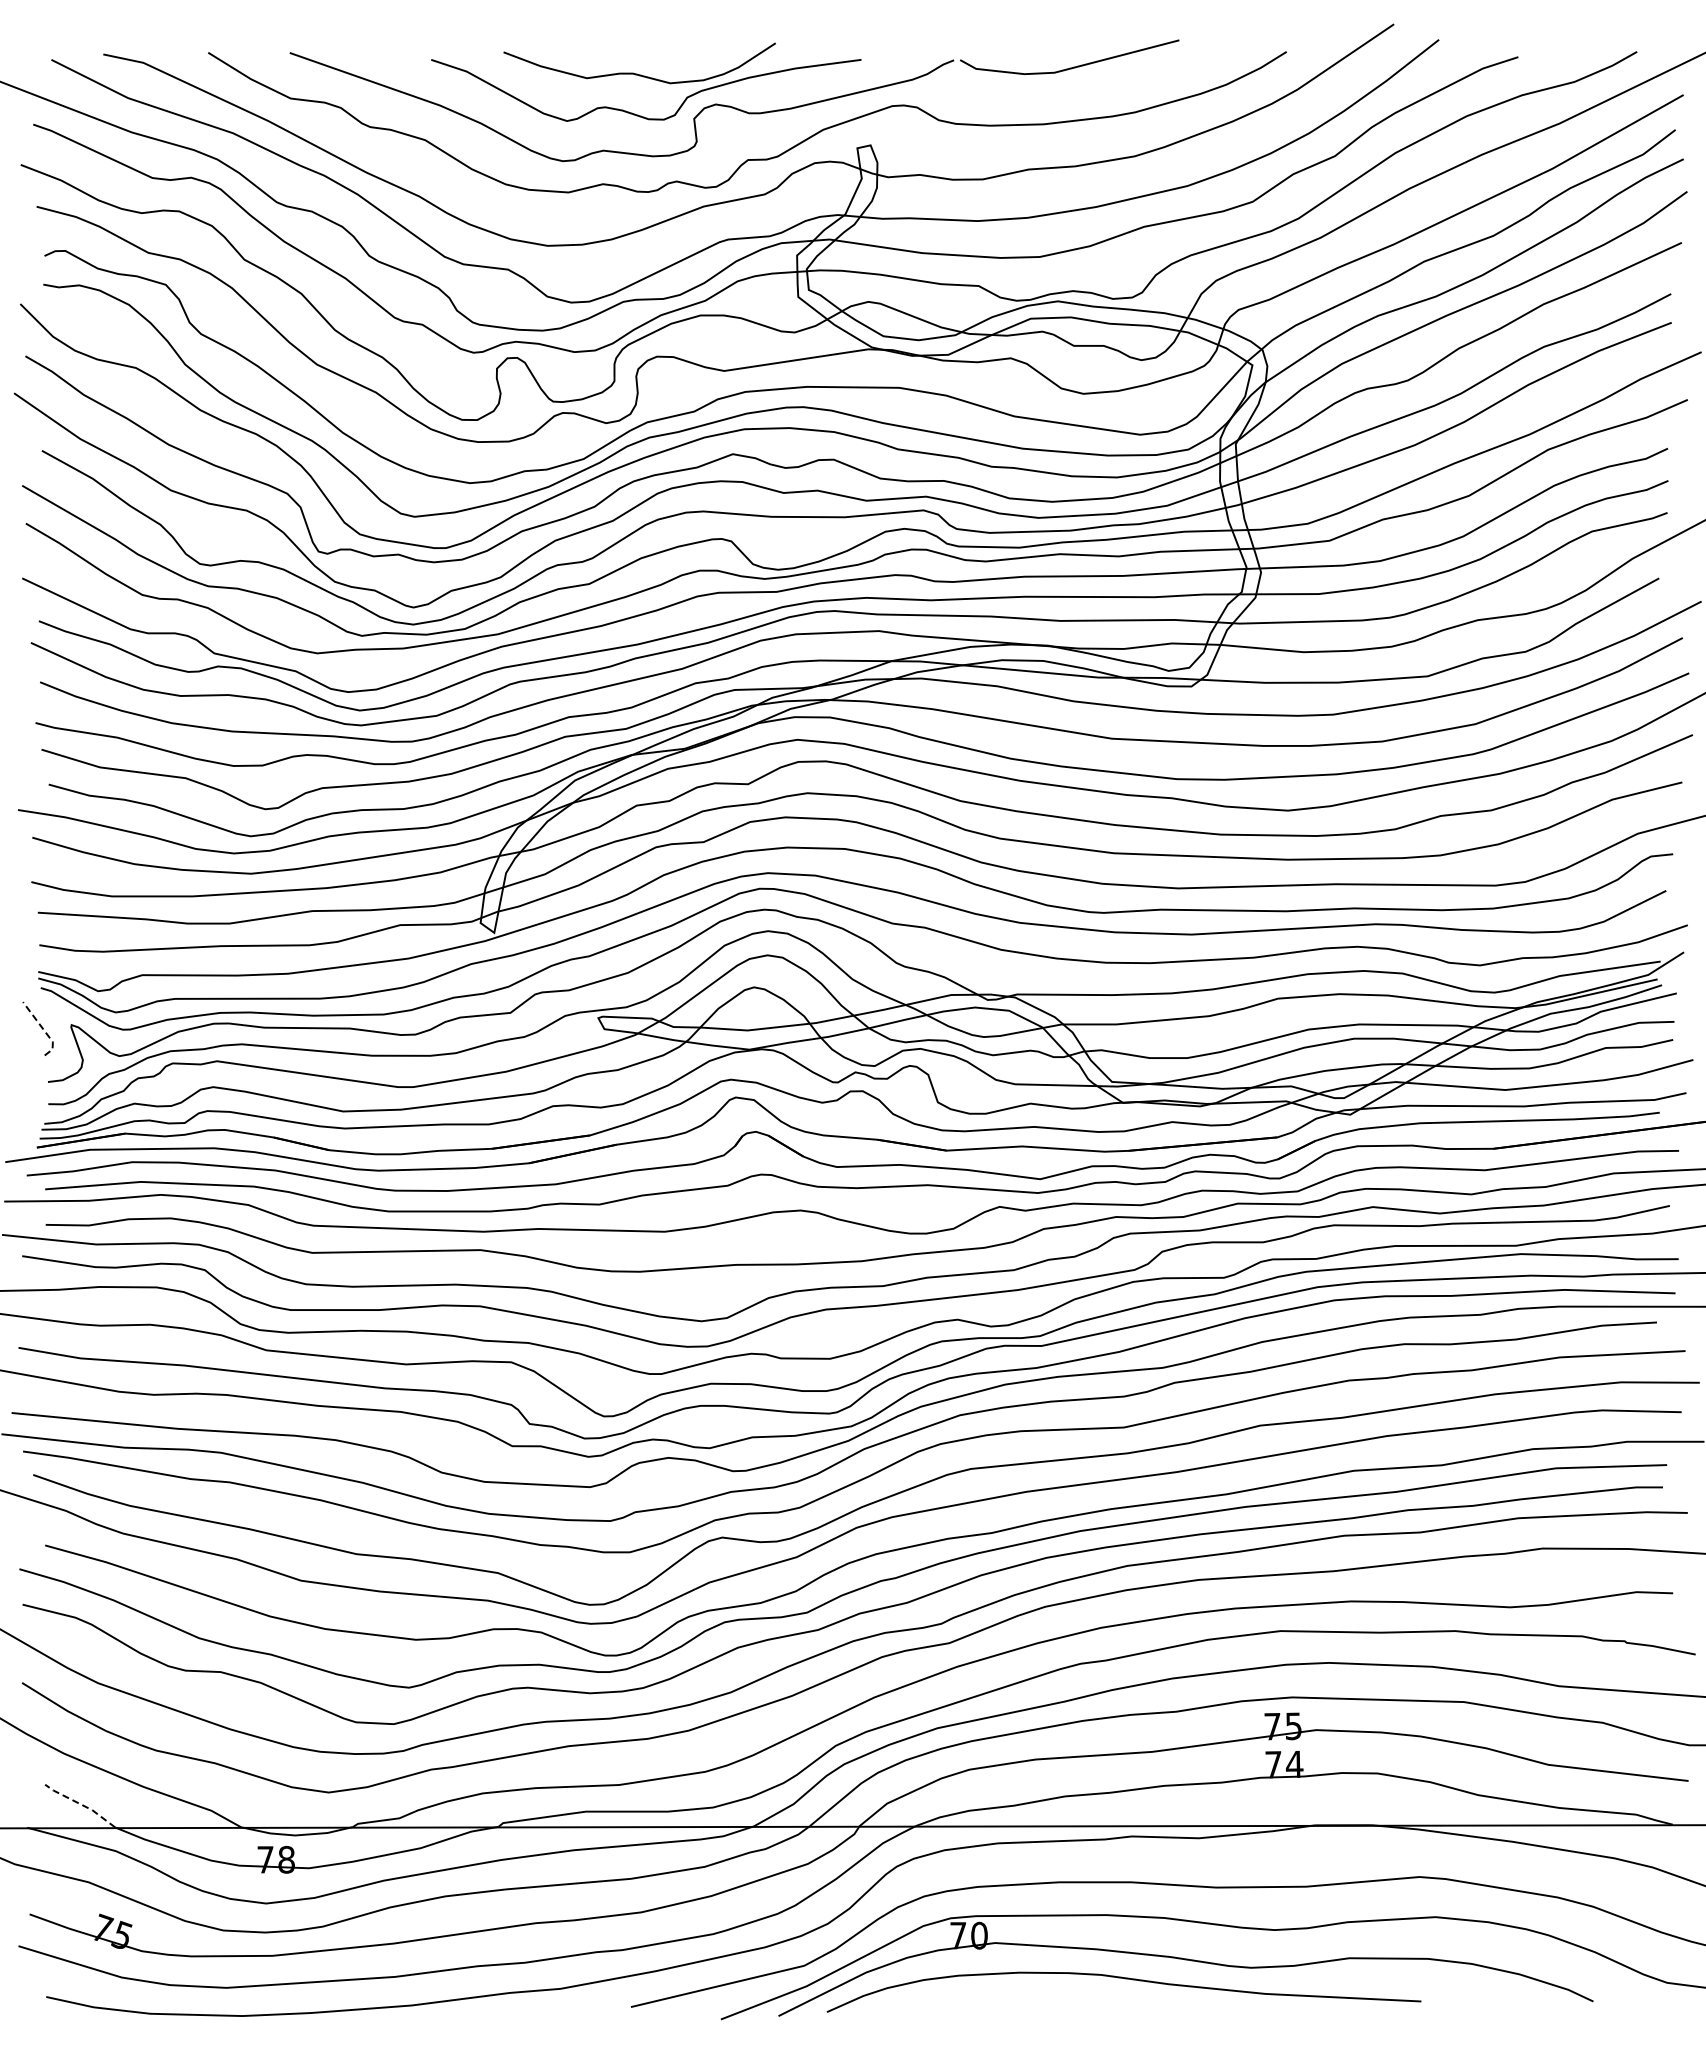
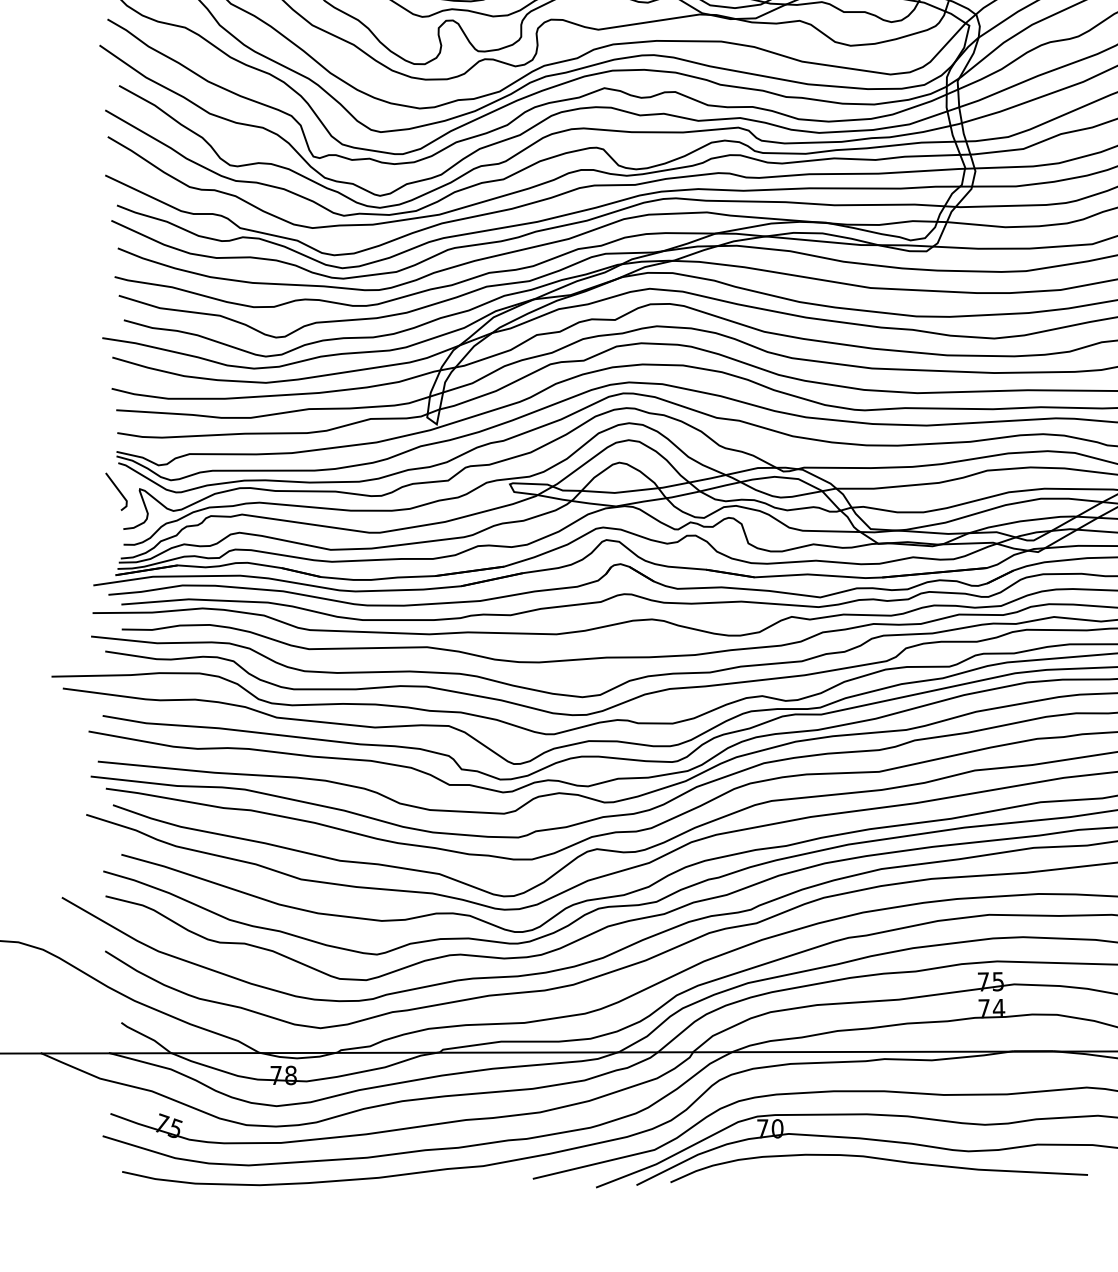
line: (43, 1030) -> (120, 492), dashed -> solid
line: (80, 1804) -> (146, 1036), dashed -> solid

